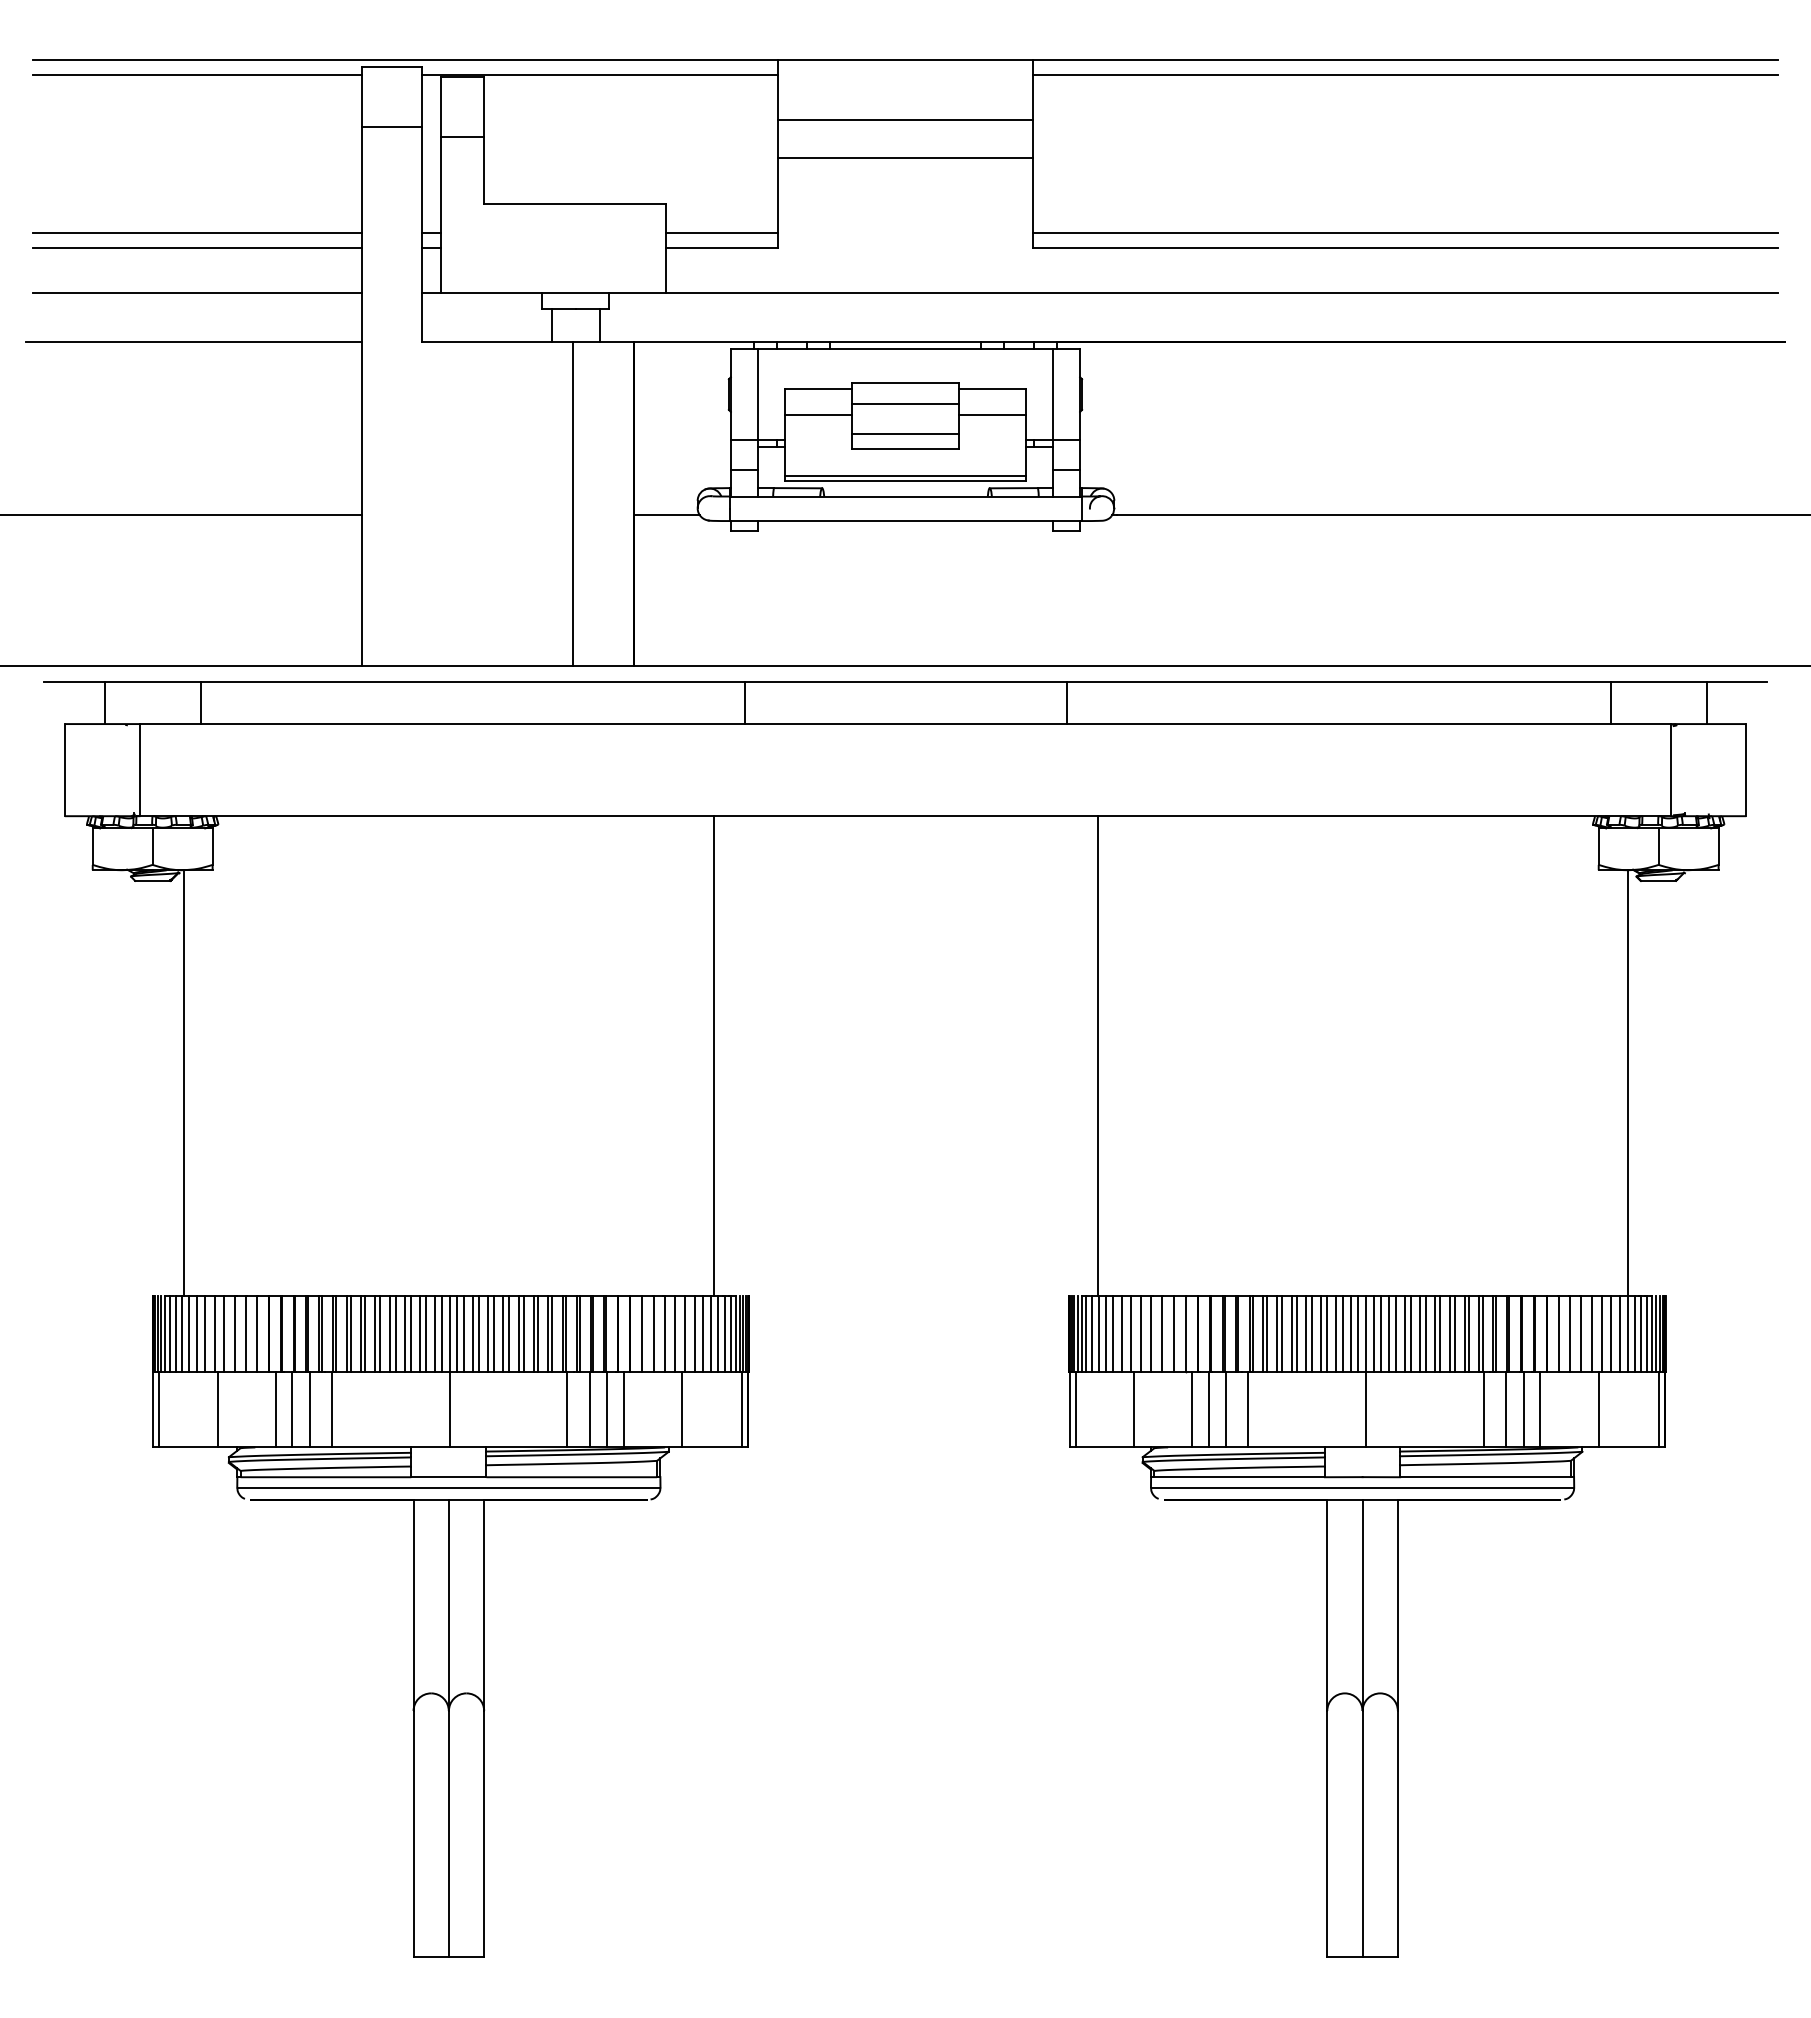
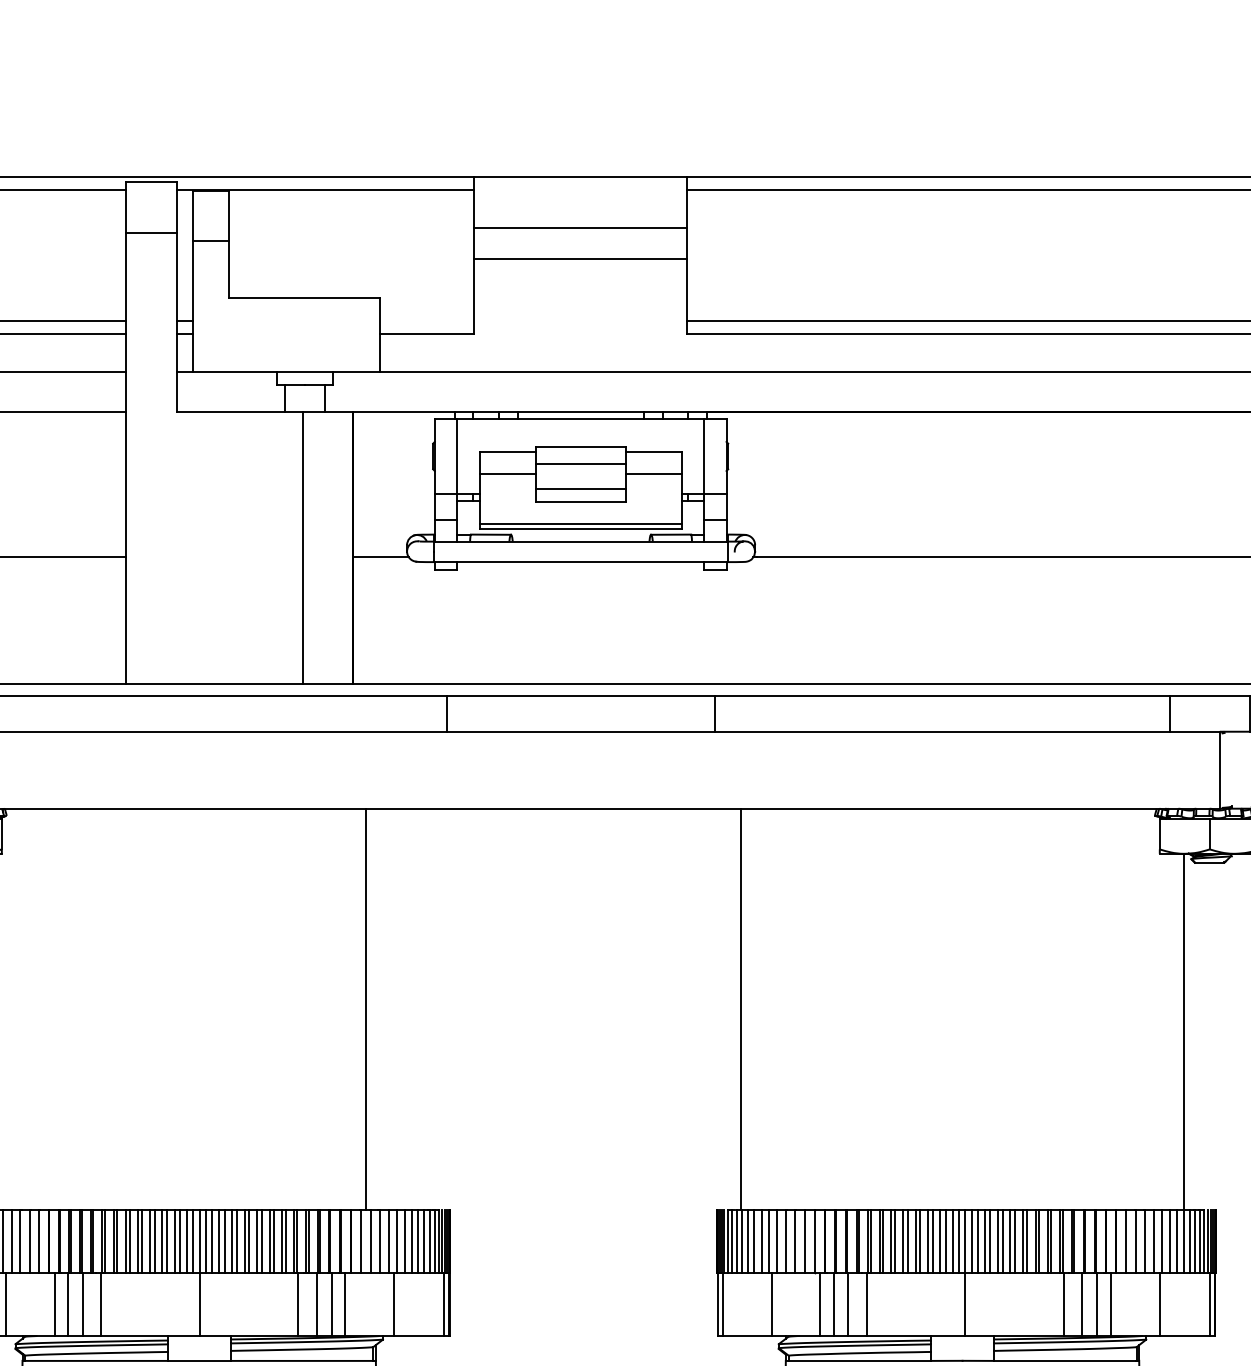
line: (721, 232) -> (426, 321), removed
line: (713, 1056) -> (365, 1009), moved

